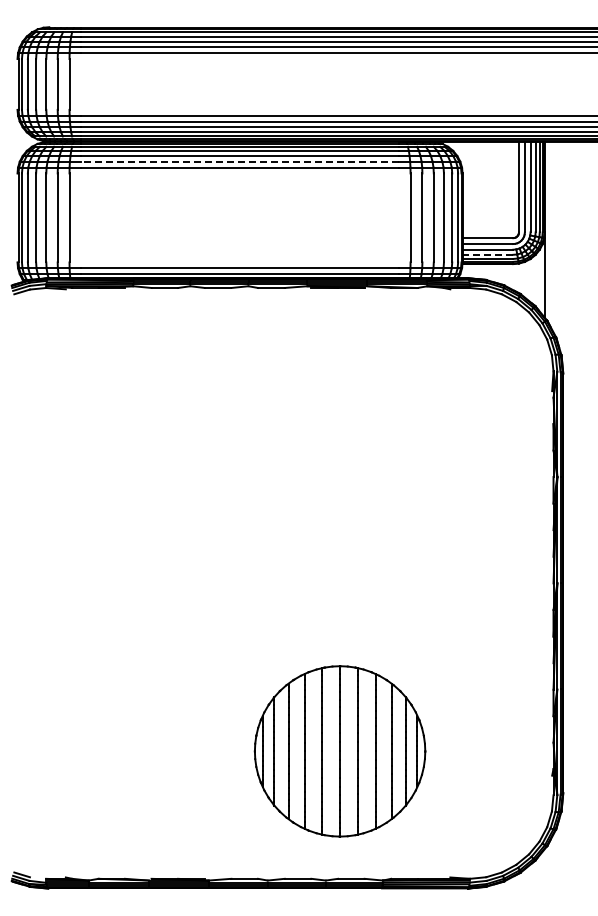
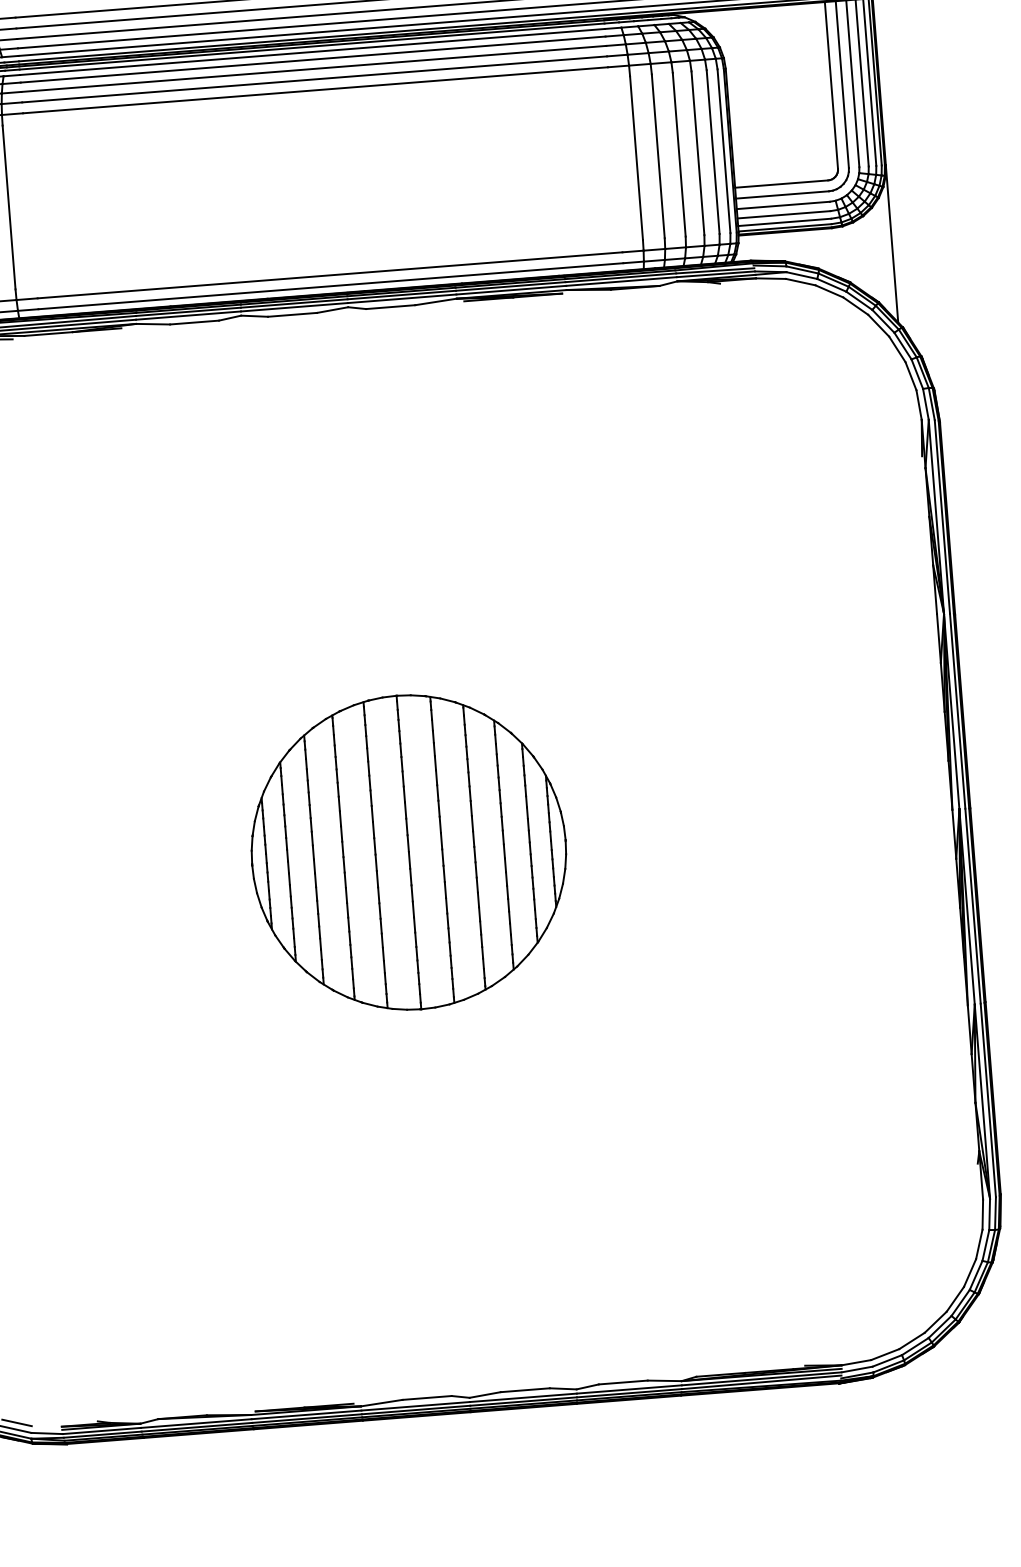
line: (240, 161) -> (315, 78), dashed -> solid
line: (487, 254) -> (783, 214), dashed -> solid
part: (339, 751) -> (407, 852), moved

